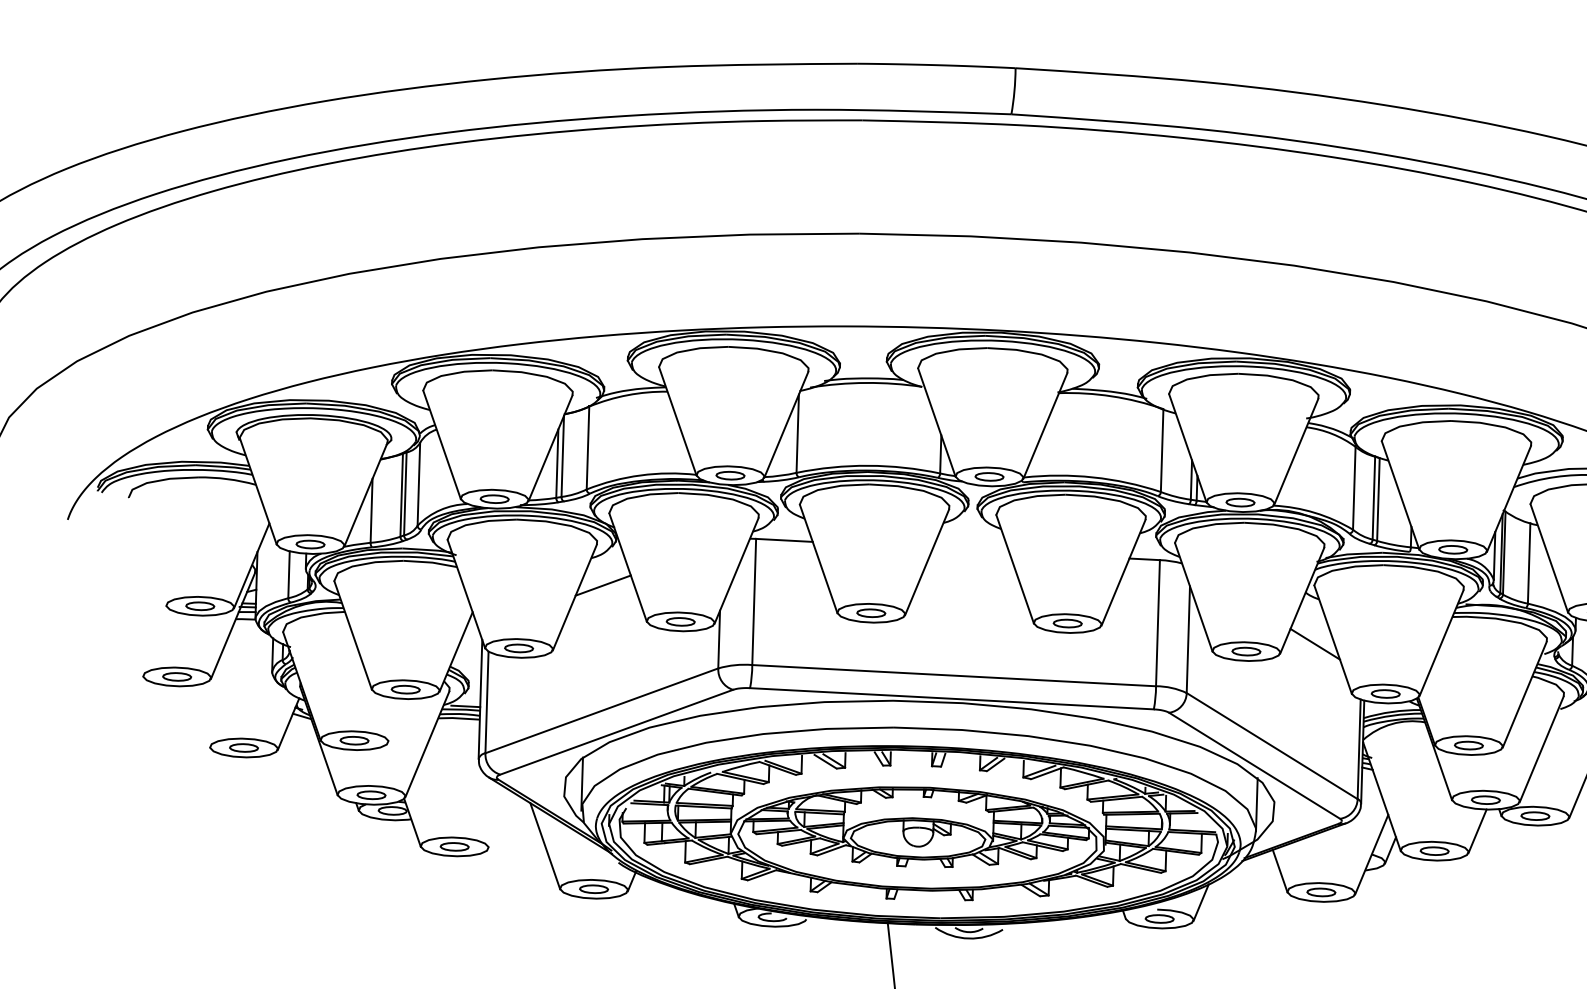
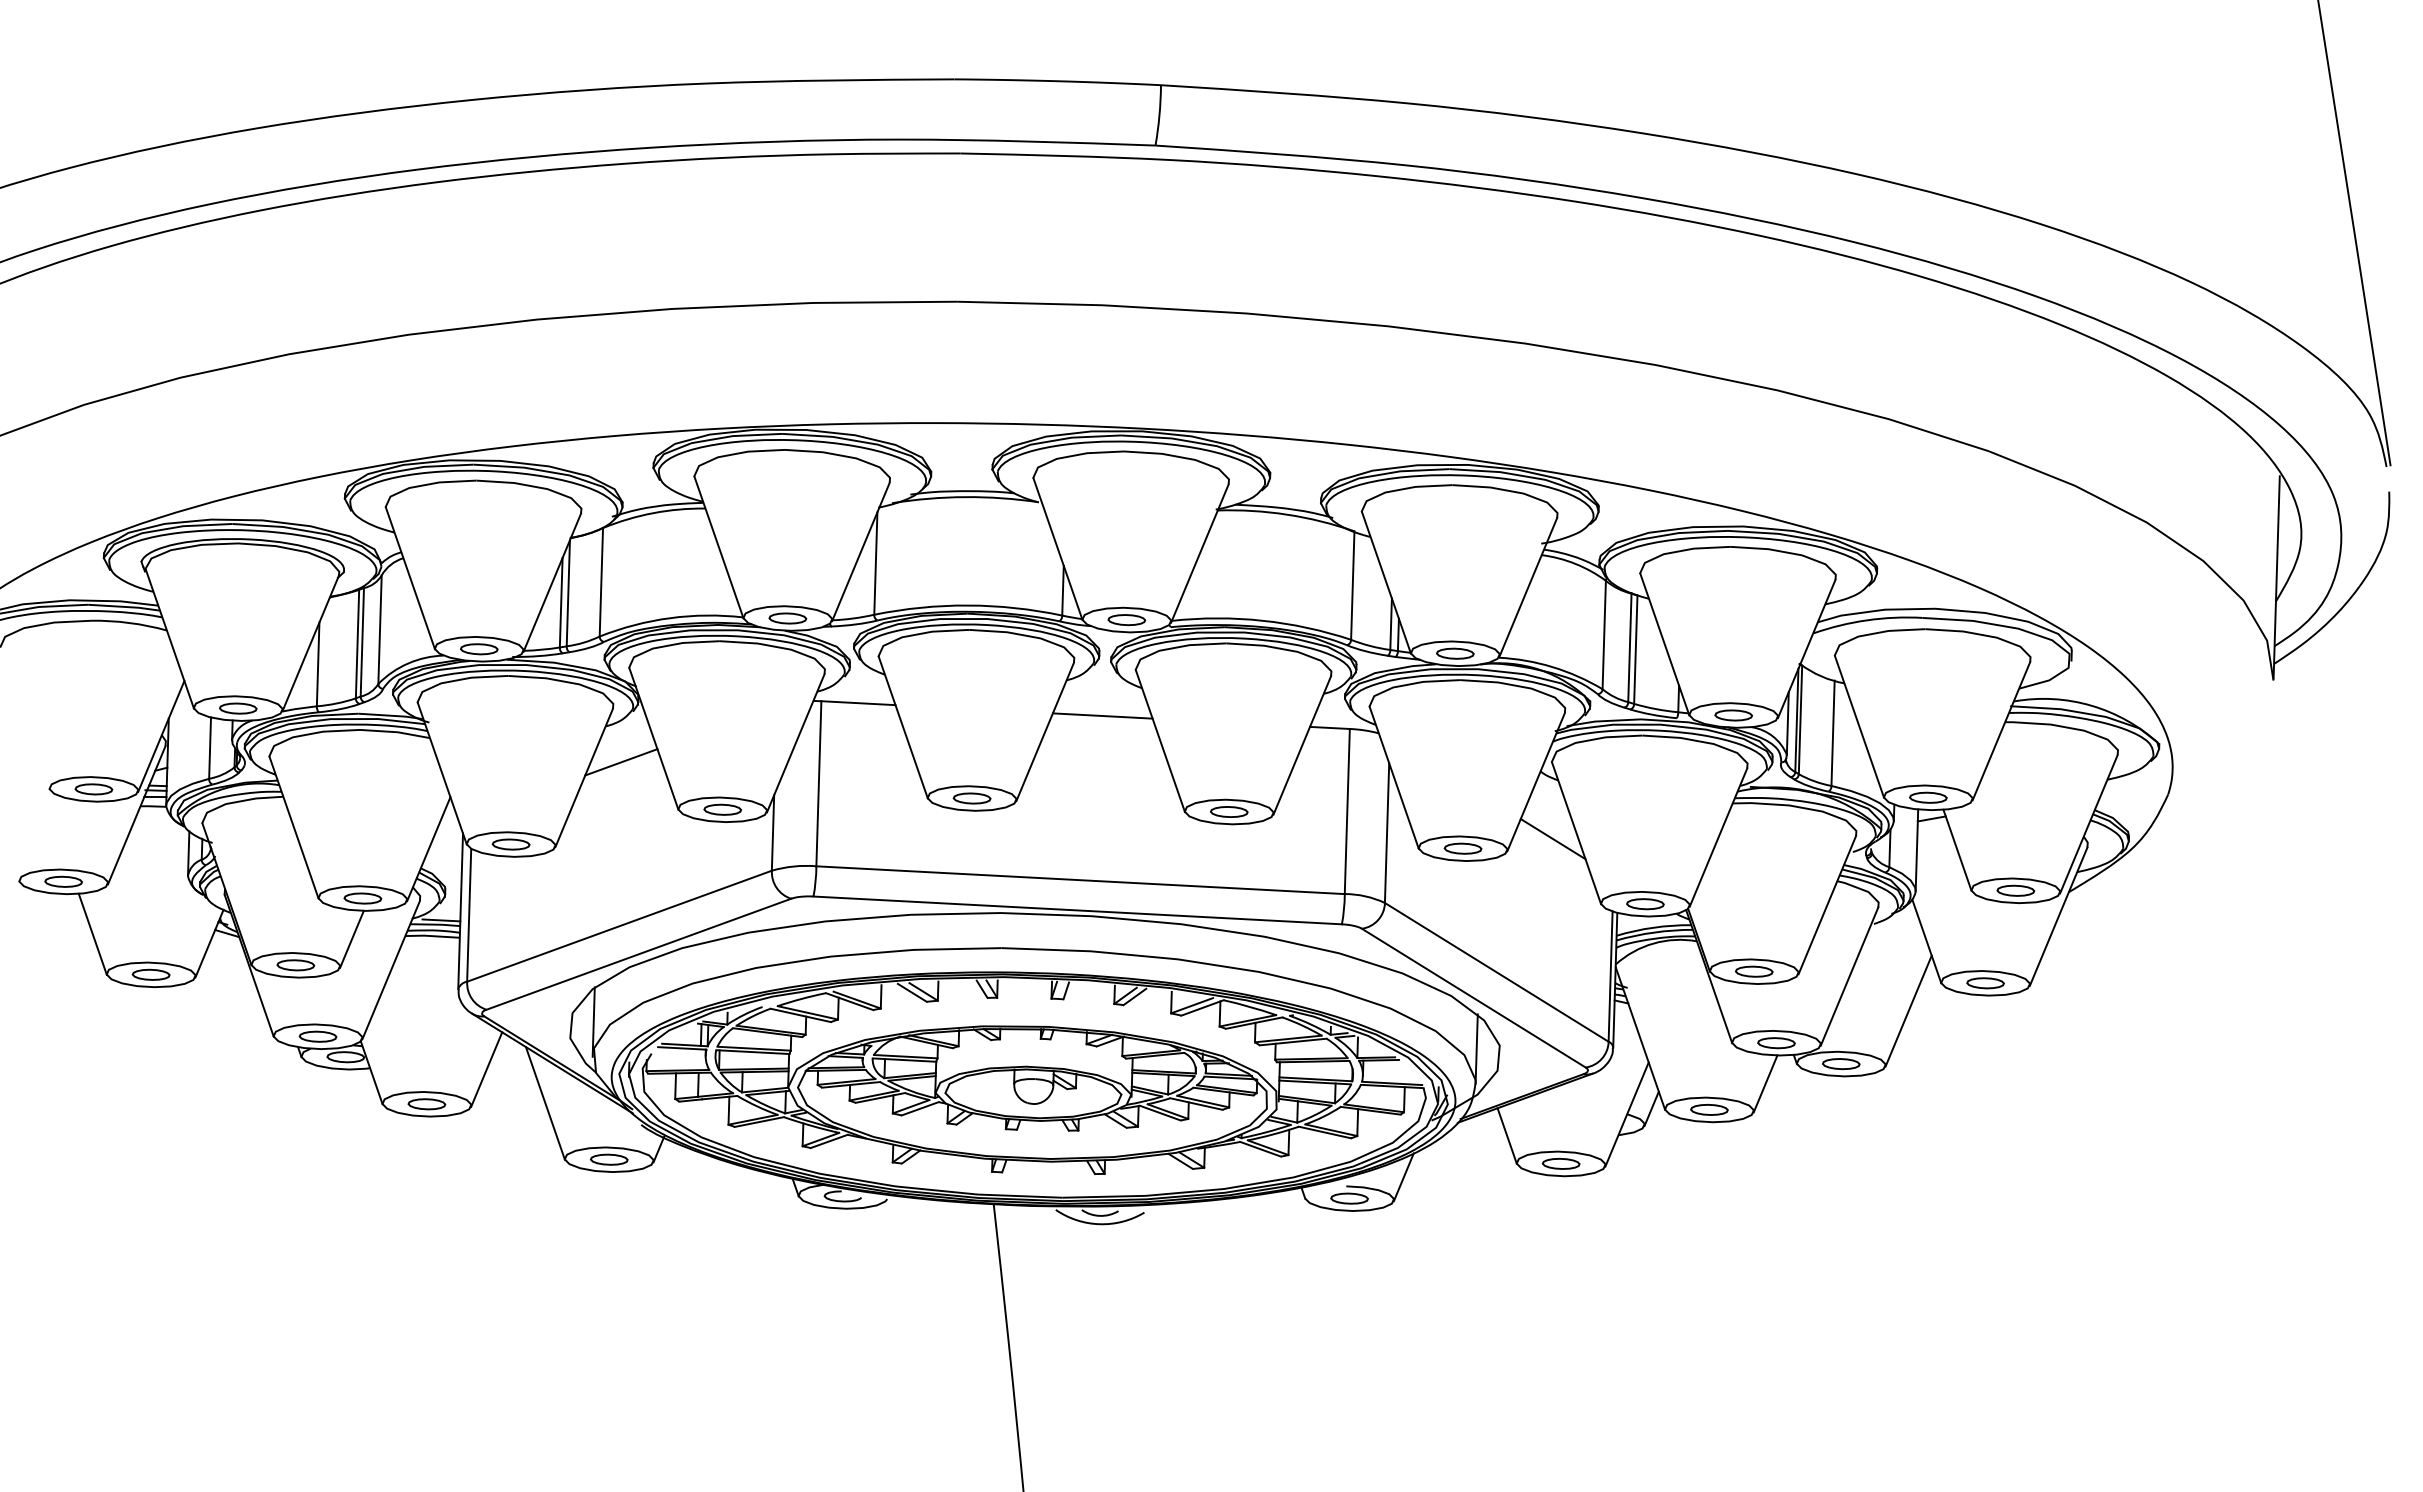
line: (970, 549) -> (1102, 715), added
line: (199, 716) -> (92, 933), added
line: (397, 720) -> (351, 938), added
line: (500, 820) -> (486, 1069), added

